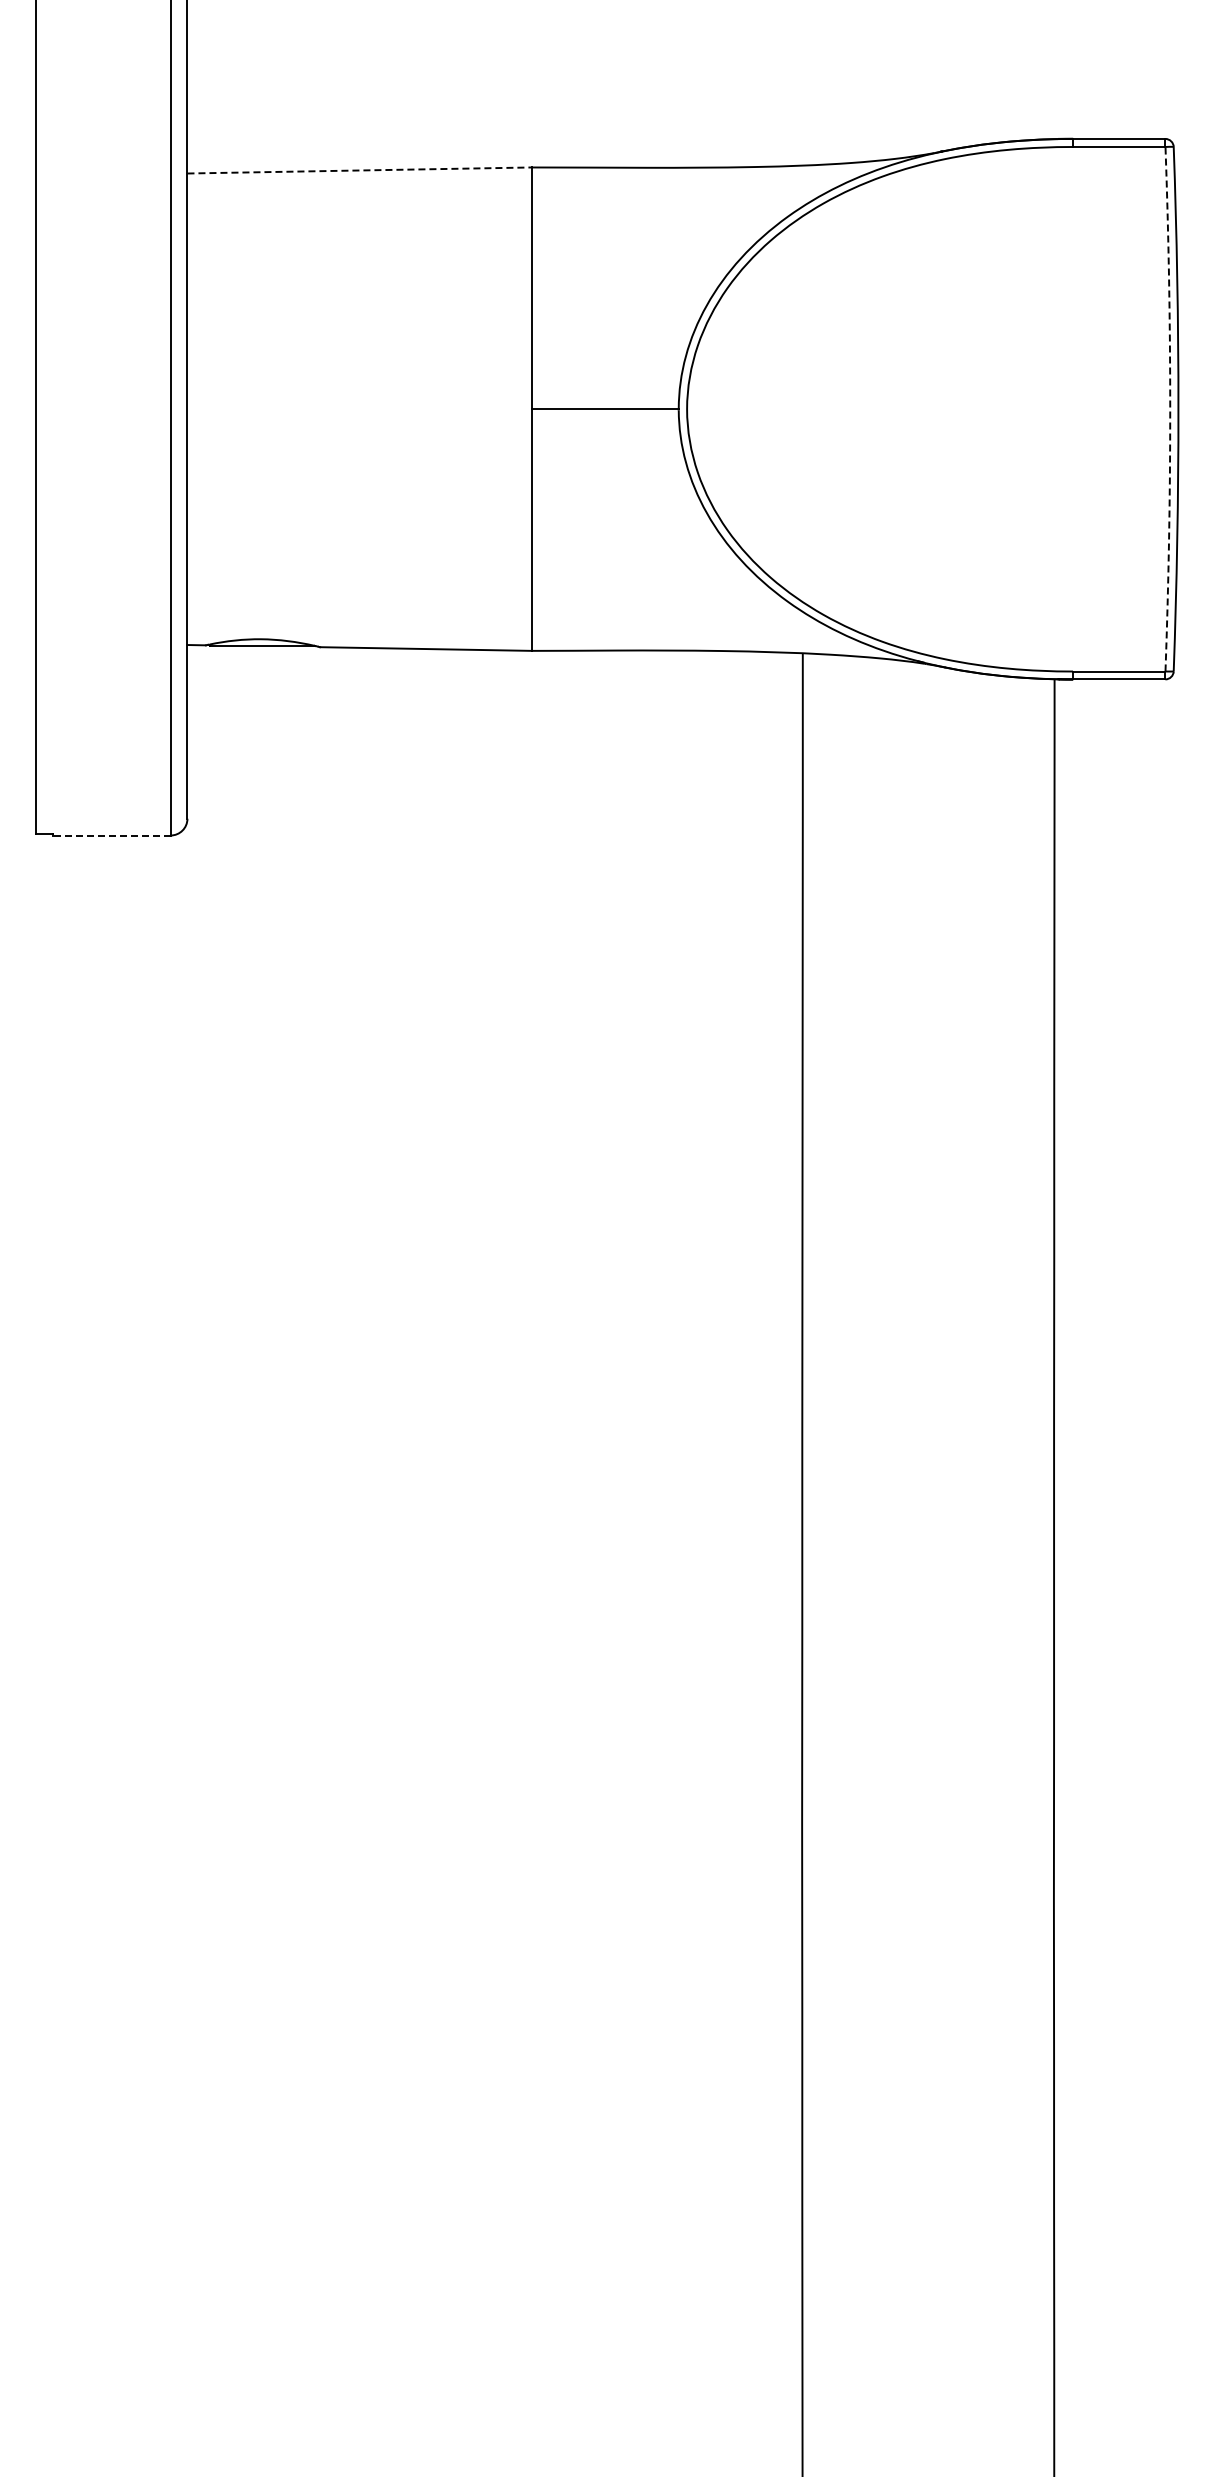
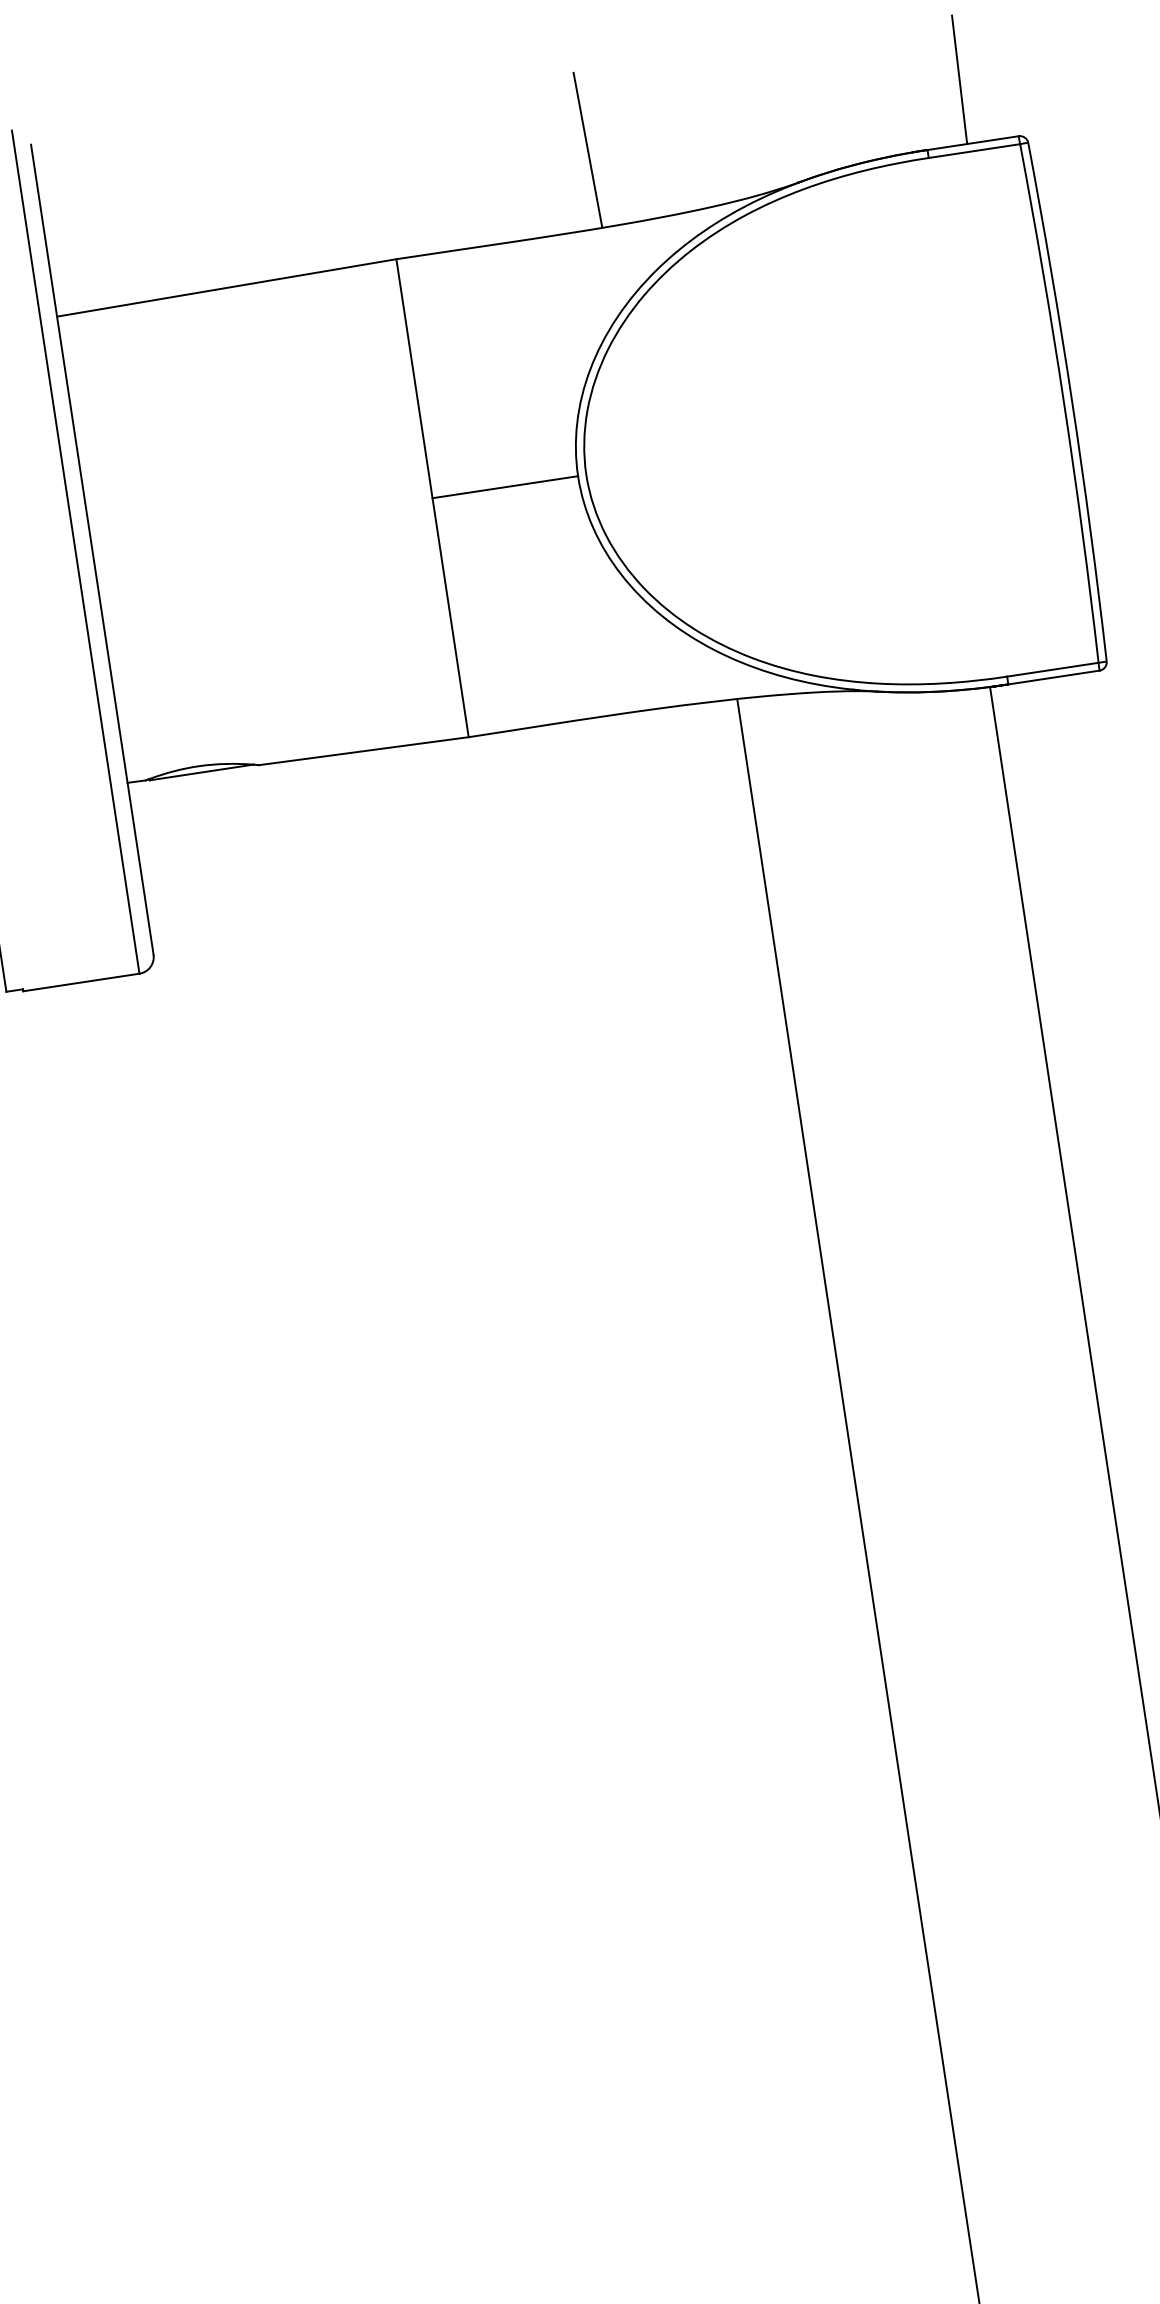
line: (1115, 73) -> (959, 78), added
line: (736, 88) -> (587, 150), added
line: (360, 170) -> (227, 287), dashed -> solid
arc: (1170, 409) -> (1064, 402), dashed -> solid
line: (111, 835) -> (80, 982), dashed -> solid

